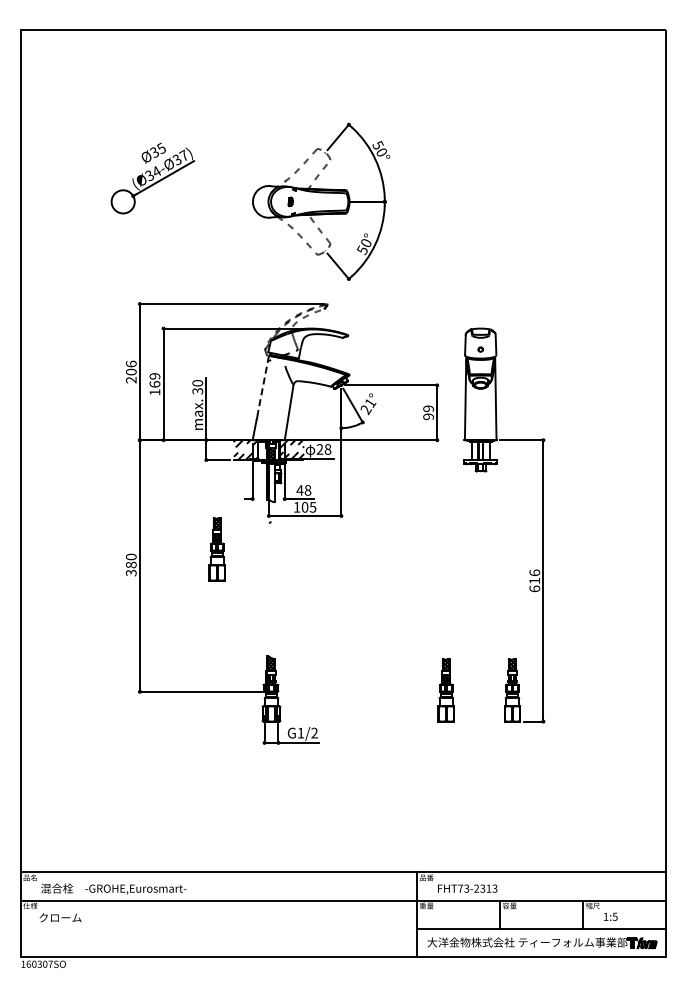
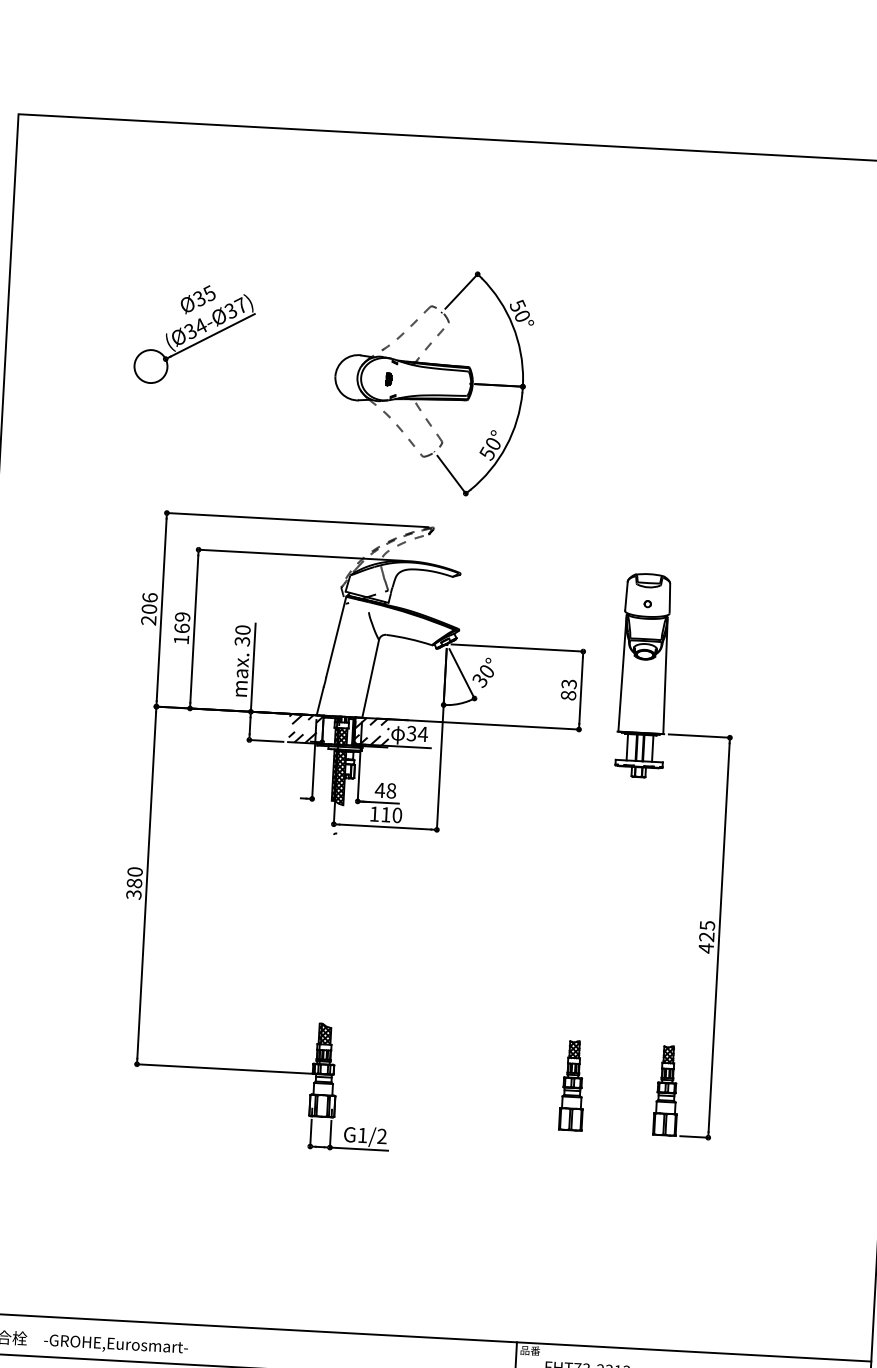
line: (263, 384) -> (336, 636), dashed -> solid
text: (368, 406) -> (483, 676), 21° -> 30°
text: (428, 412) -> (568, 689), 99 -> 83
text: (323, 449) -> (416, 733), 28 -> 34
hatch: (271, 483) -> (340, 778), added
text: (308, 507) -> (390, 815), 105 -> 110
part: (216, 549) -> (256, 867), removed
text: (534, 580) -> (706, 936), 616 -> 425

